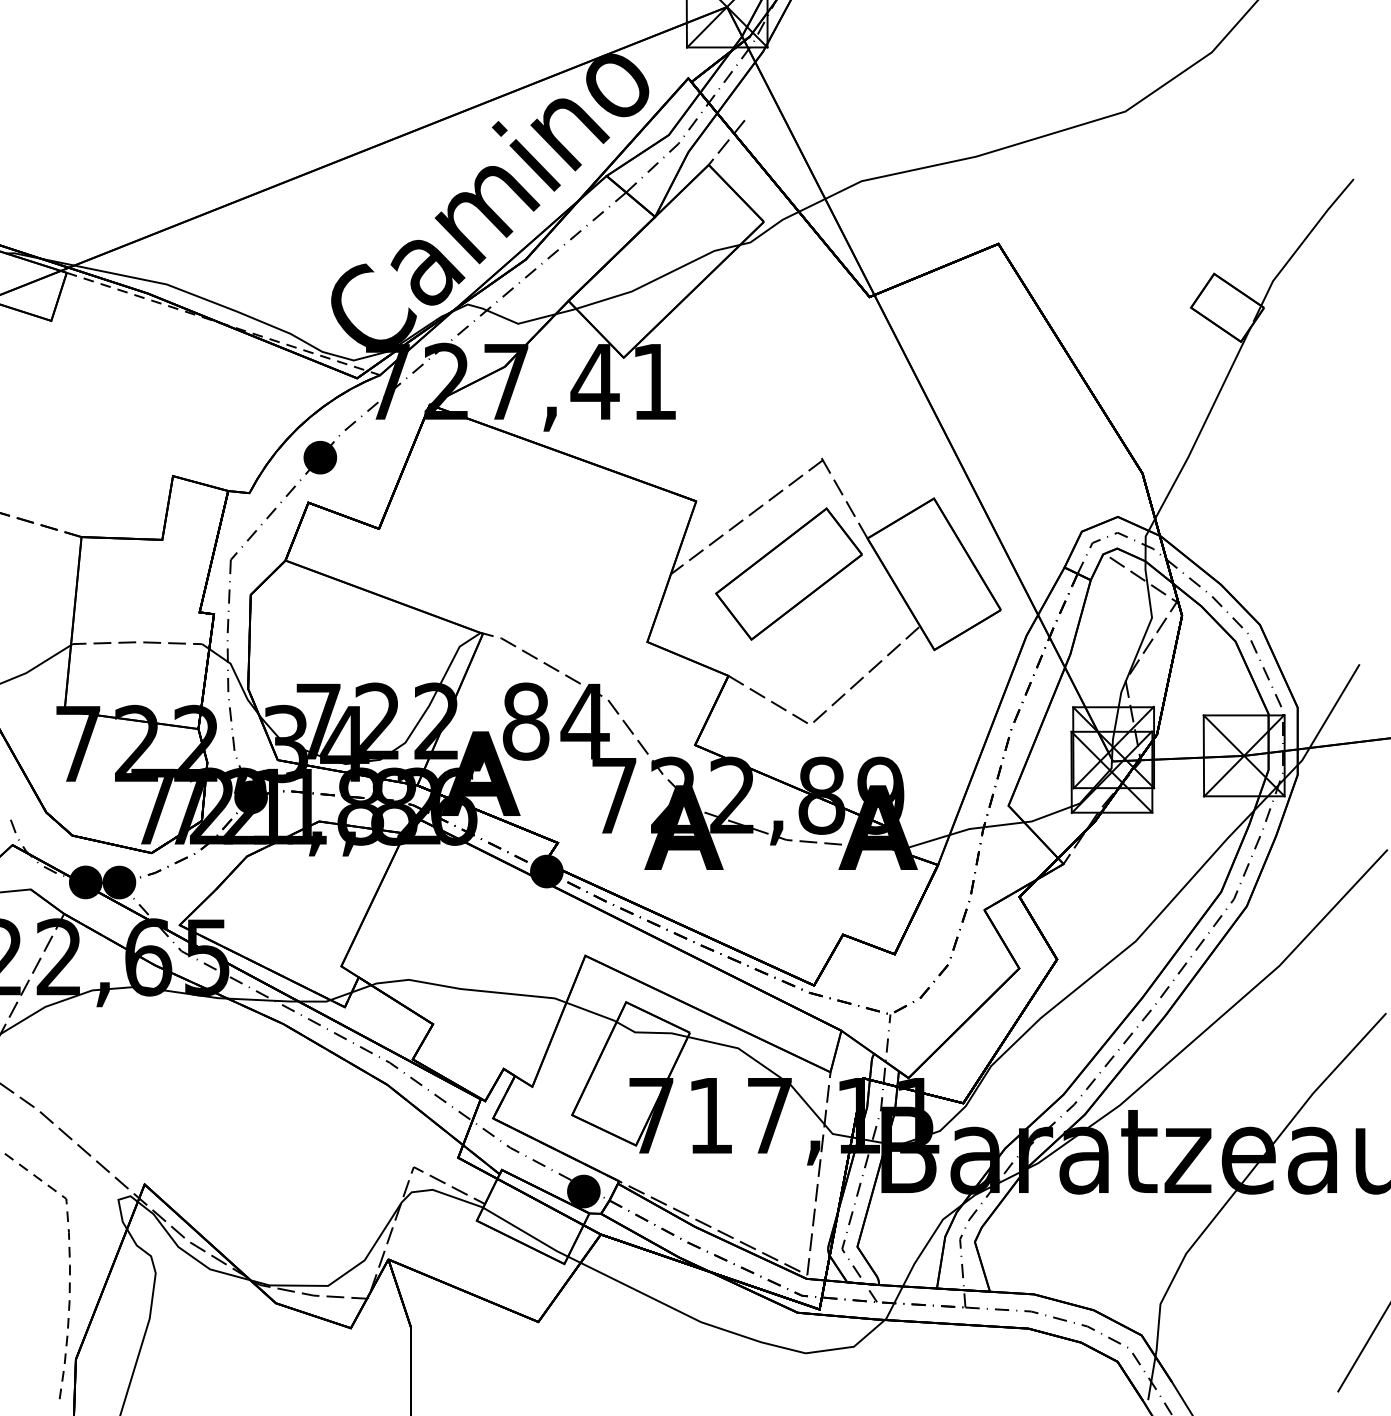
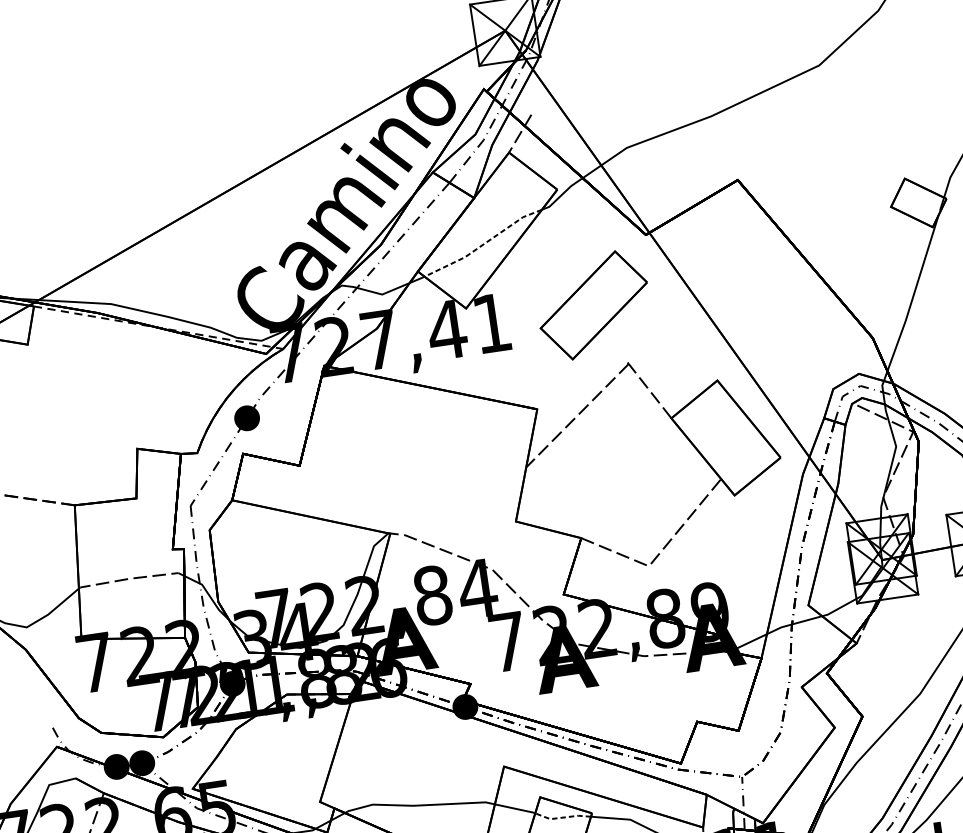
line: (658, 278) -> (483, 244), solid -> dashed
part: (788, 573) -> (593, 305), moved
line: (650, 1032) -> (562, 817), solid -> dashed

